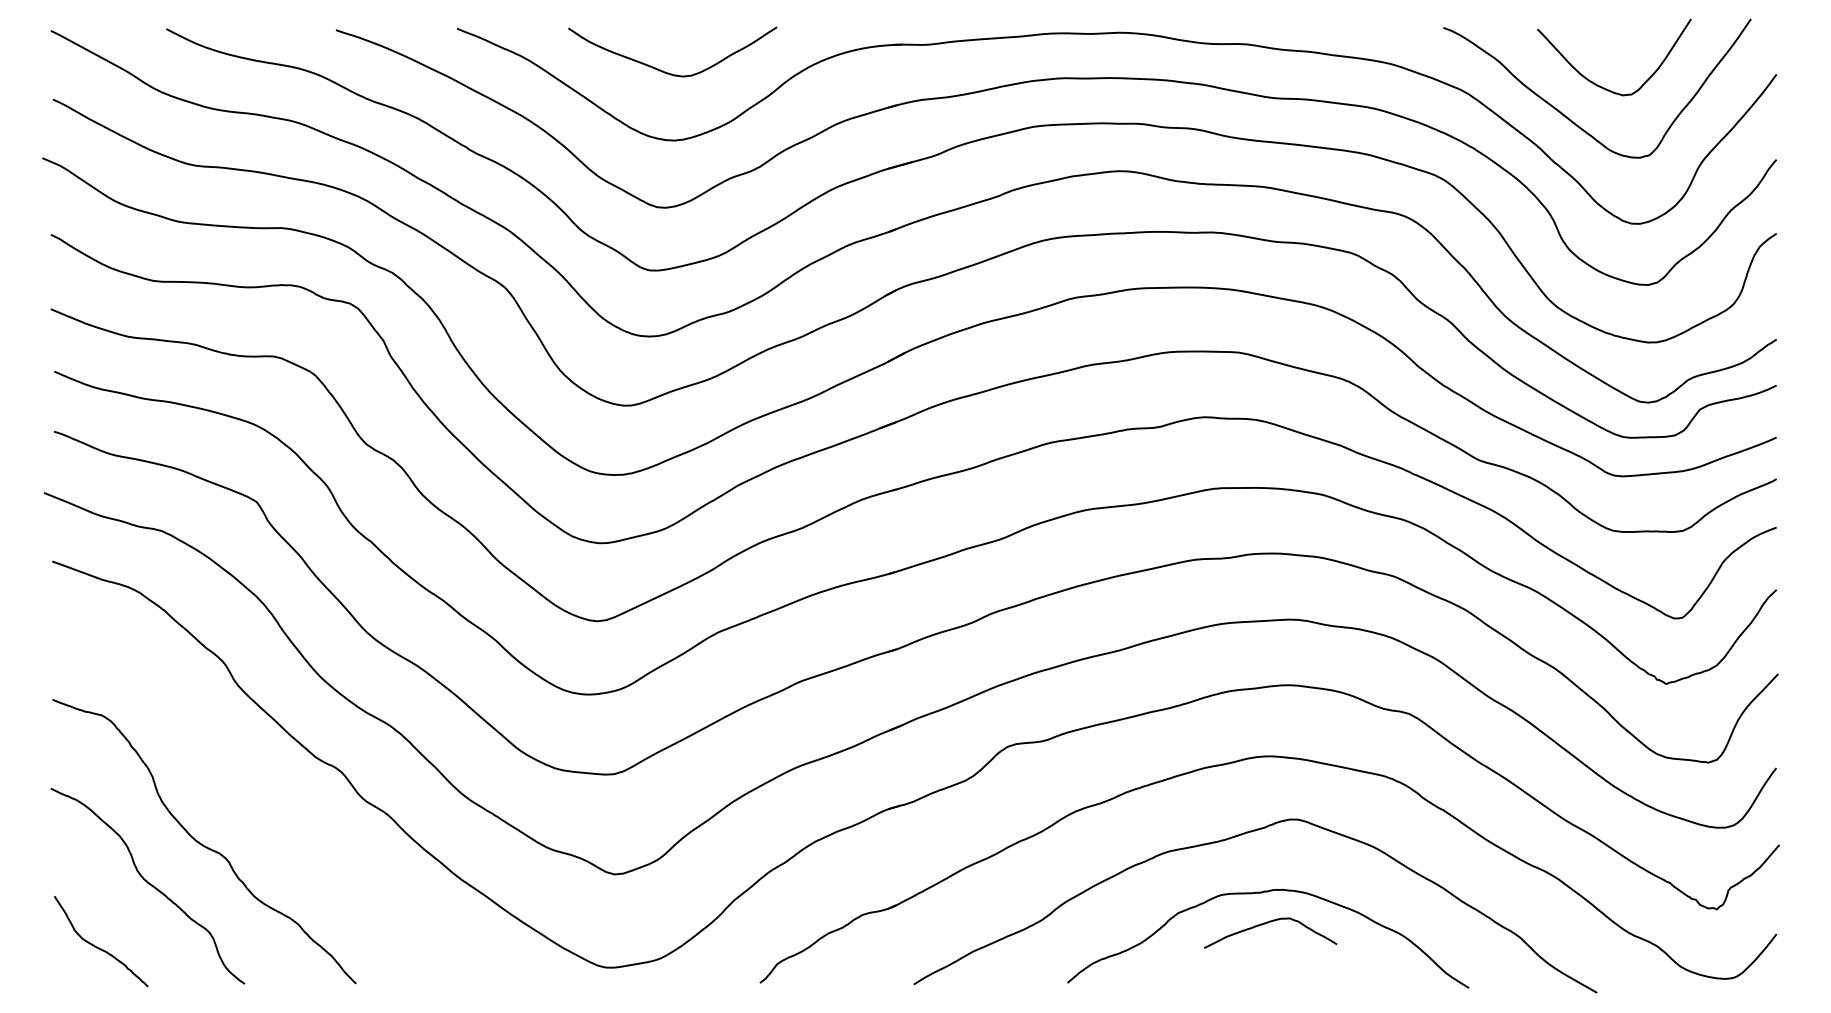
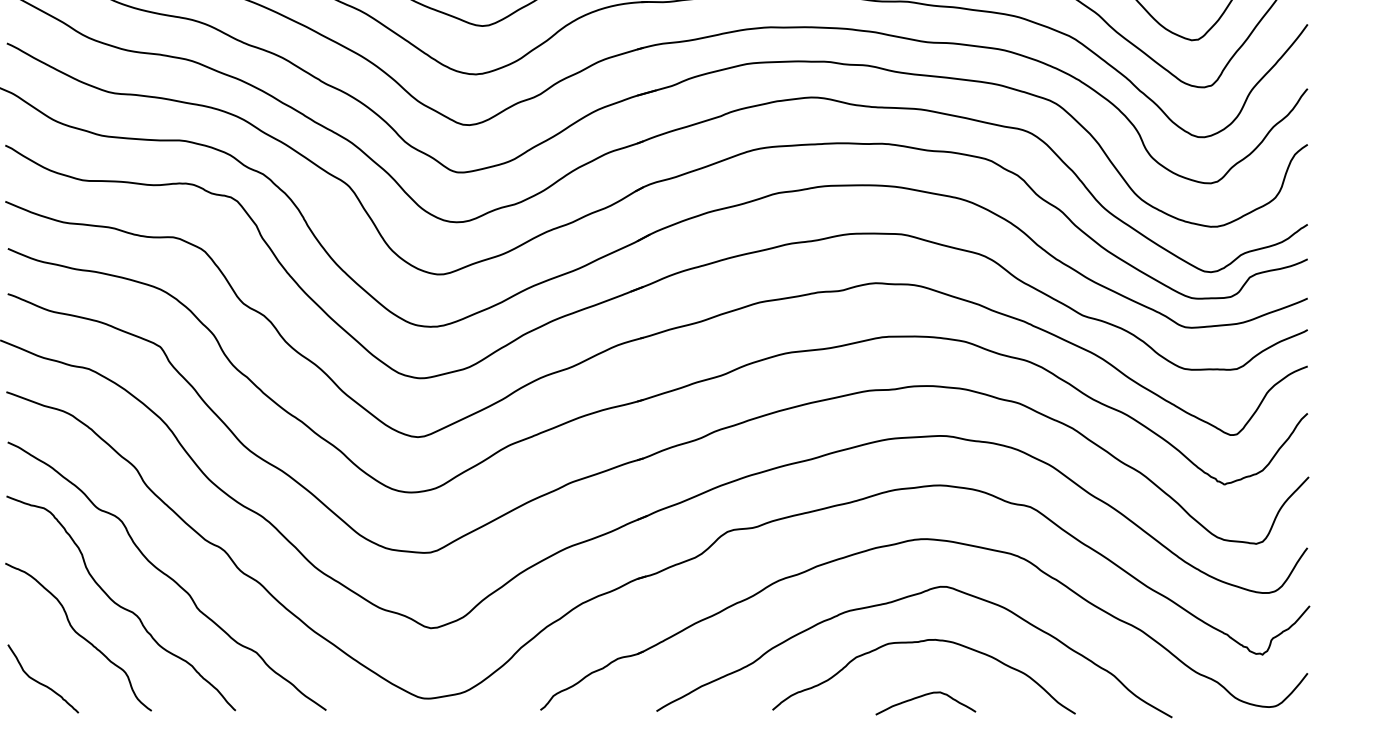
curve: (265, 805) -> (167, 576), added
curve: (1268, 923) -> (924, 696), moved

